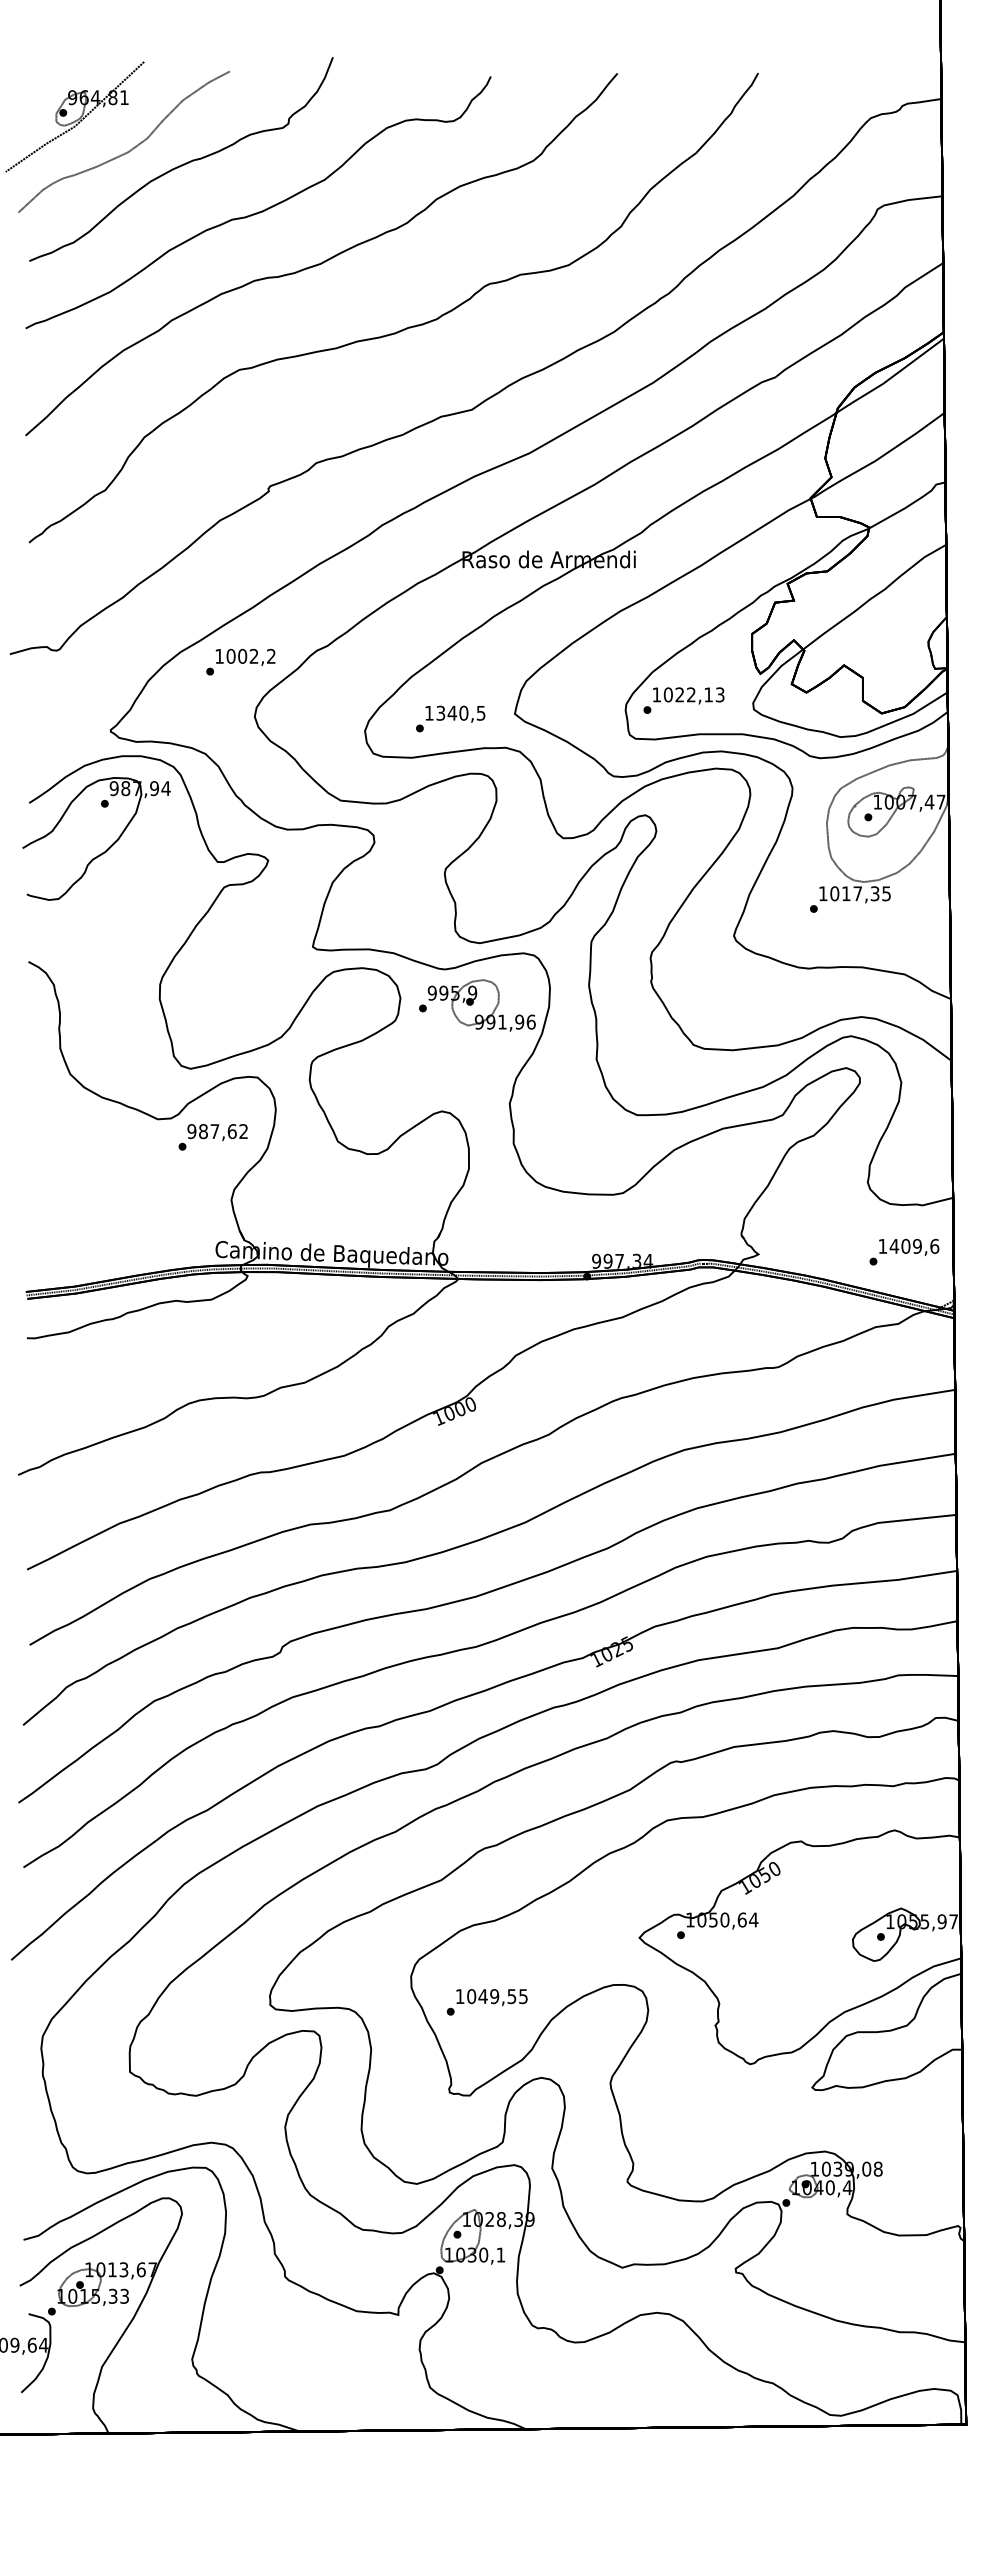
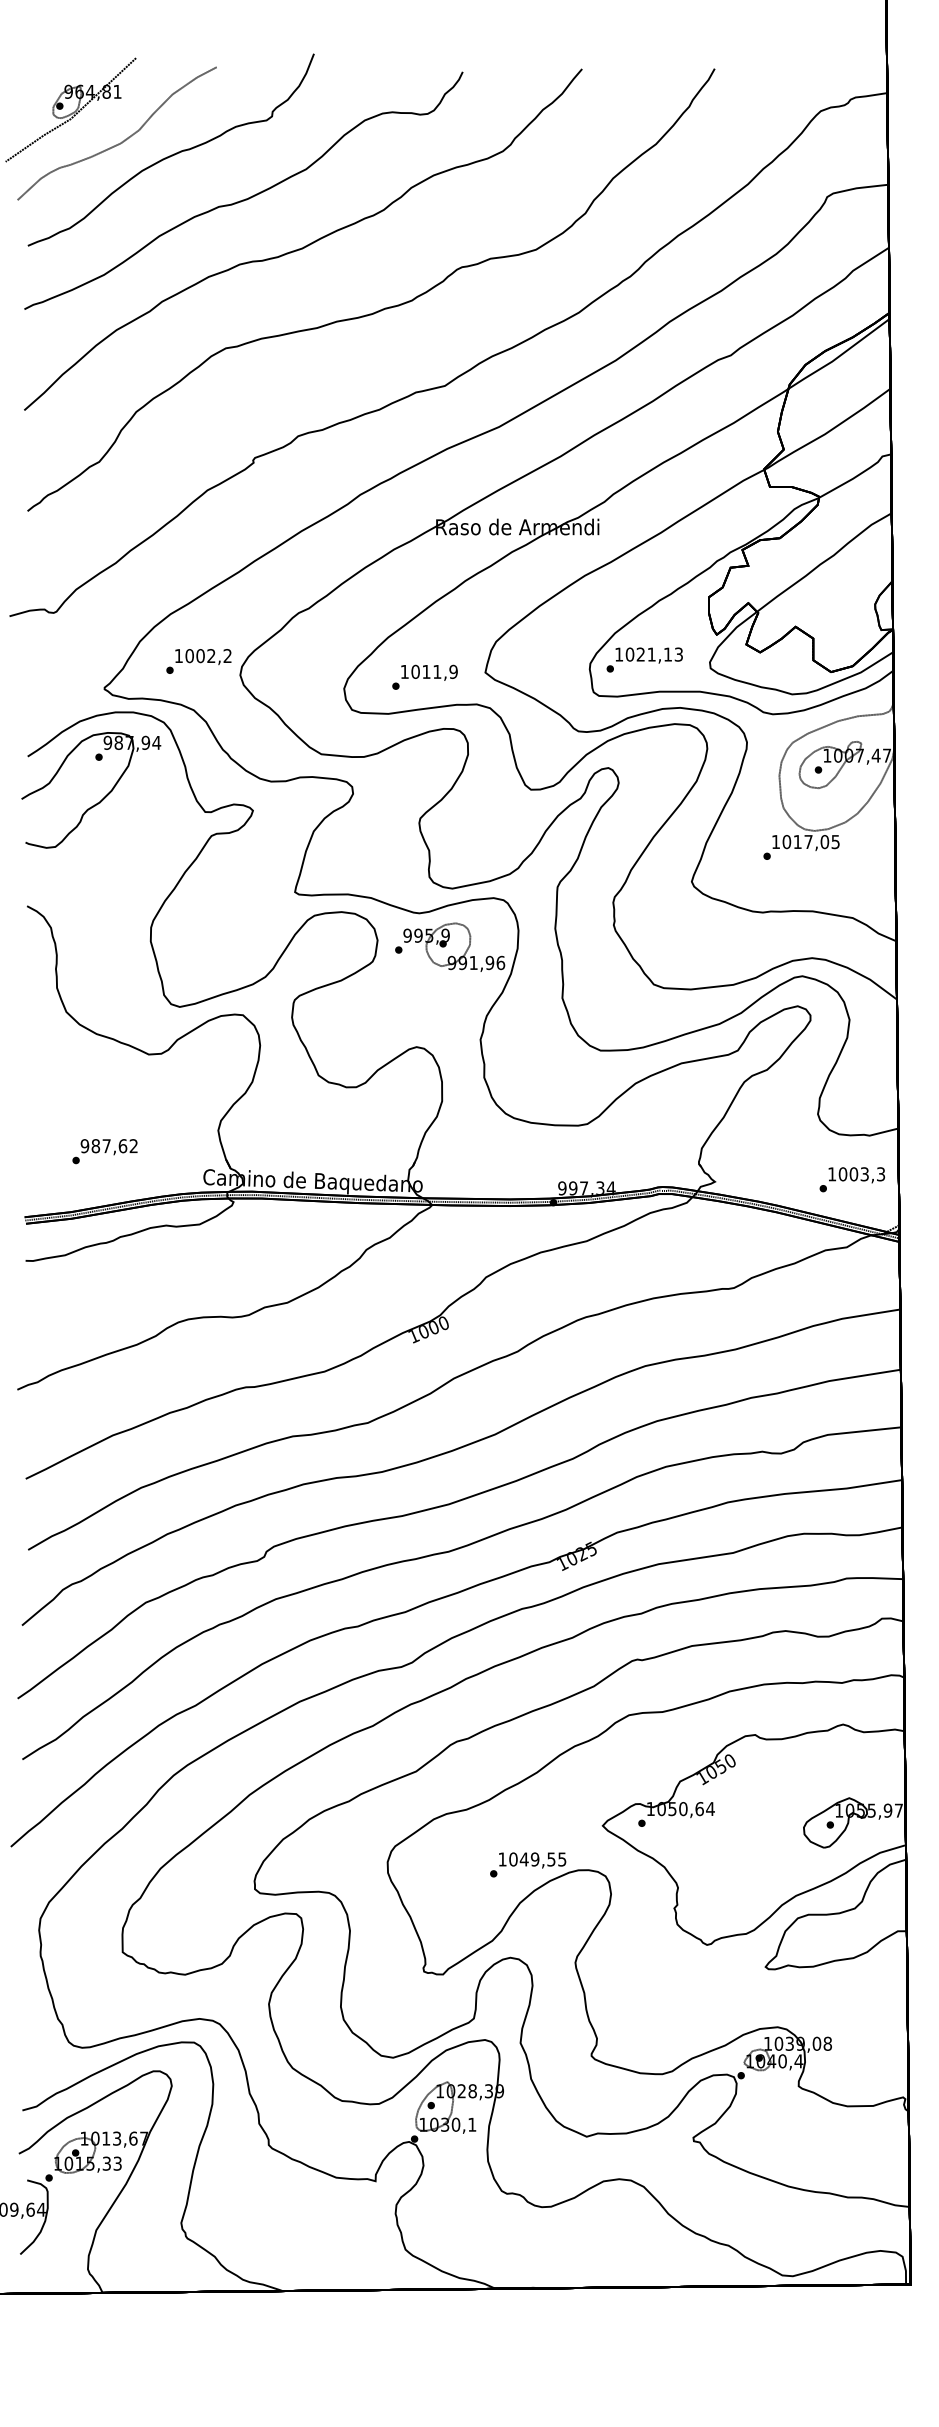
text: (240, 661) -> (198, 660), moved
text: (691, 694) -> (651, 654), 1022,13 -> 1021,13
text: (460, 712) -> (434, 671), 1340,5 -> 1011,9
text: (874, 893) -> (824, 841), 1017,35 -> 1017,05
text: (212, 1137) -> (104, 1151), moved
text: (914, 1245) -> (861, 1173), 1409,6 -> 1003,3
text: (486, 2002) -> (527, 1865), moved

